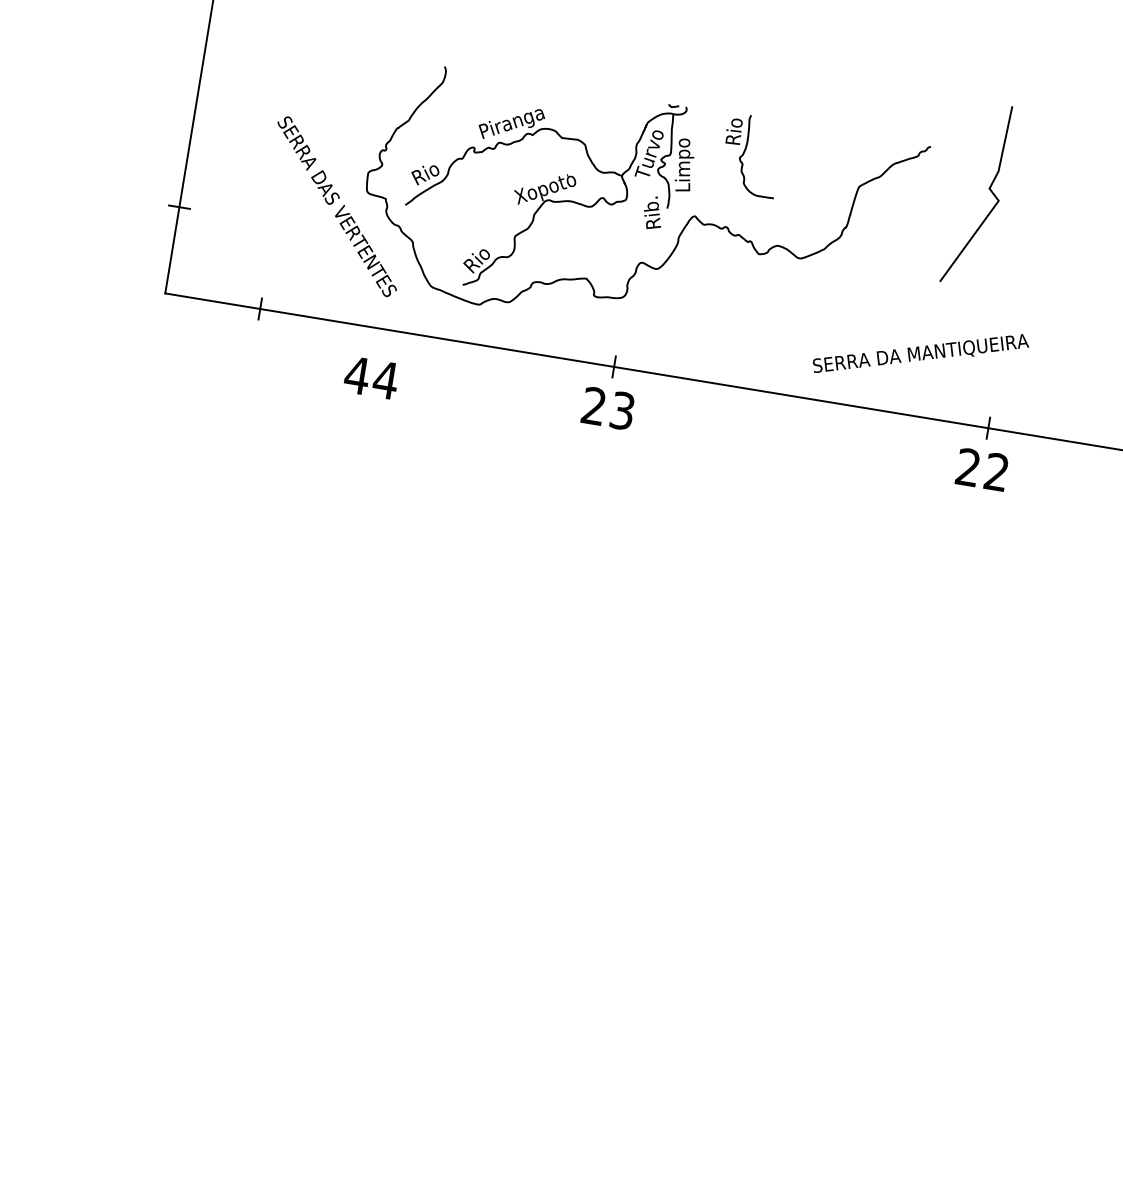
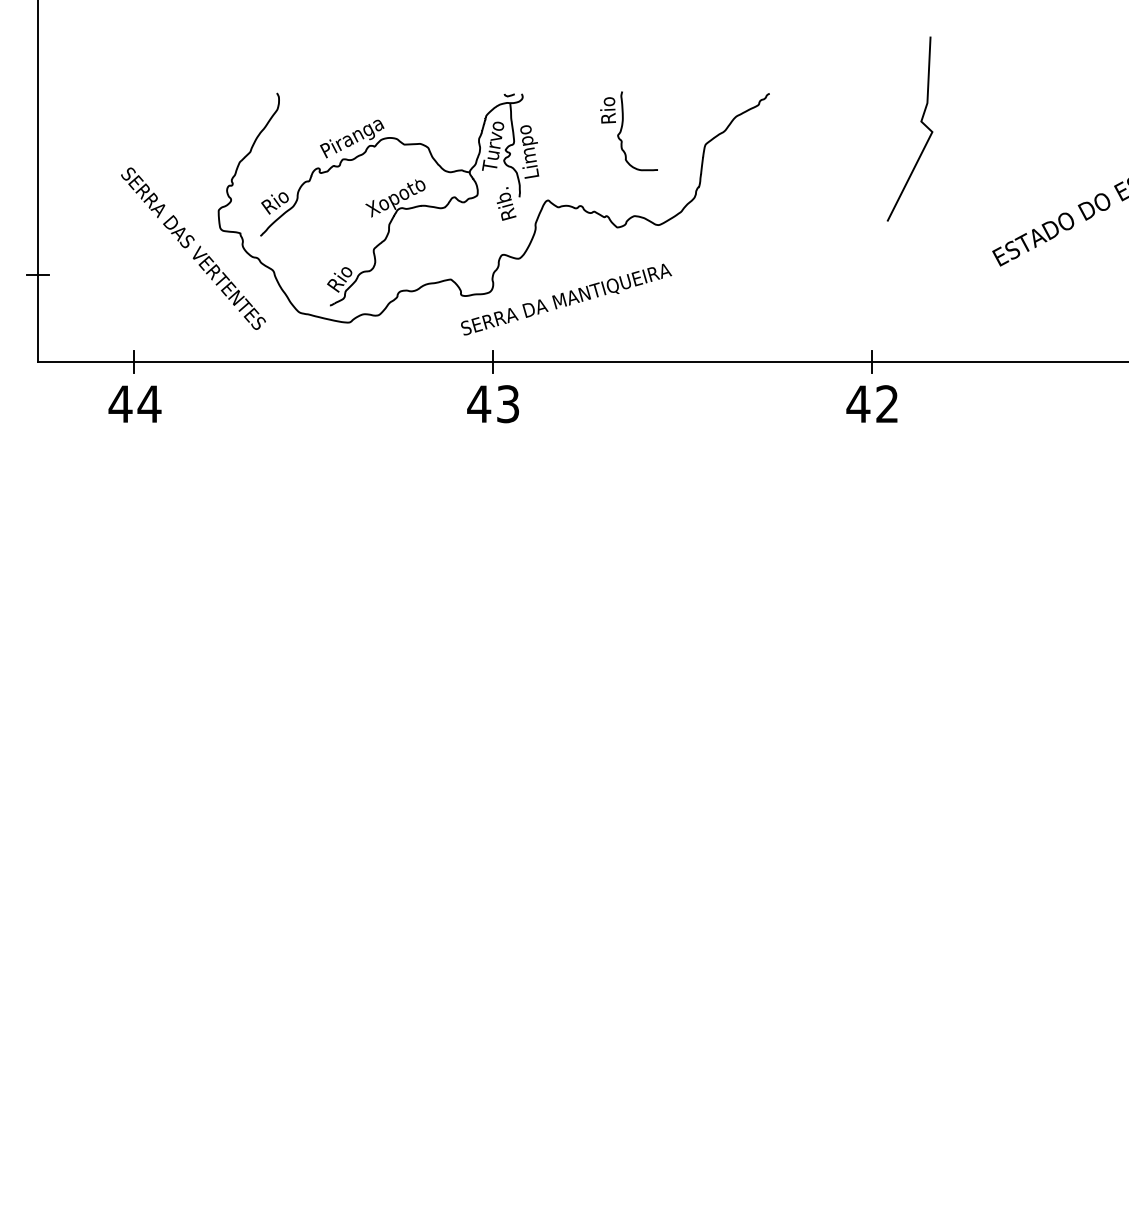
part: (745, 152) -> (622, 129), moved
line: (988, 189) -> (920, 122), moved
text: (921, 353) -> (566, 299), moved
text: (371, 377) -> (134, 403), moved
text: (594, 405) -> (479, 403), 23^ -> 43^
text: (968, 466) -> (858, 403), 22^ -> 42^

